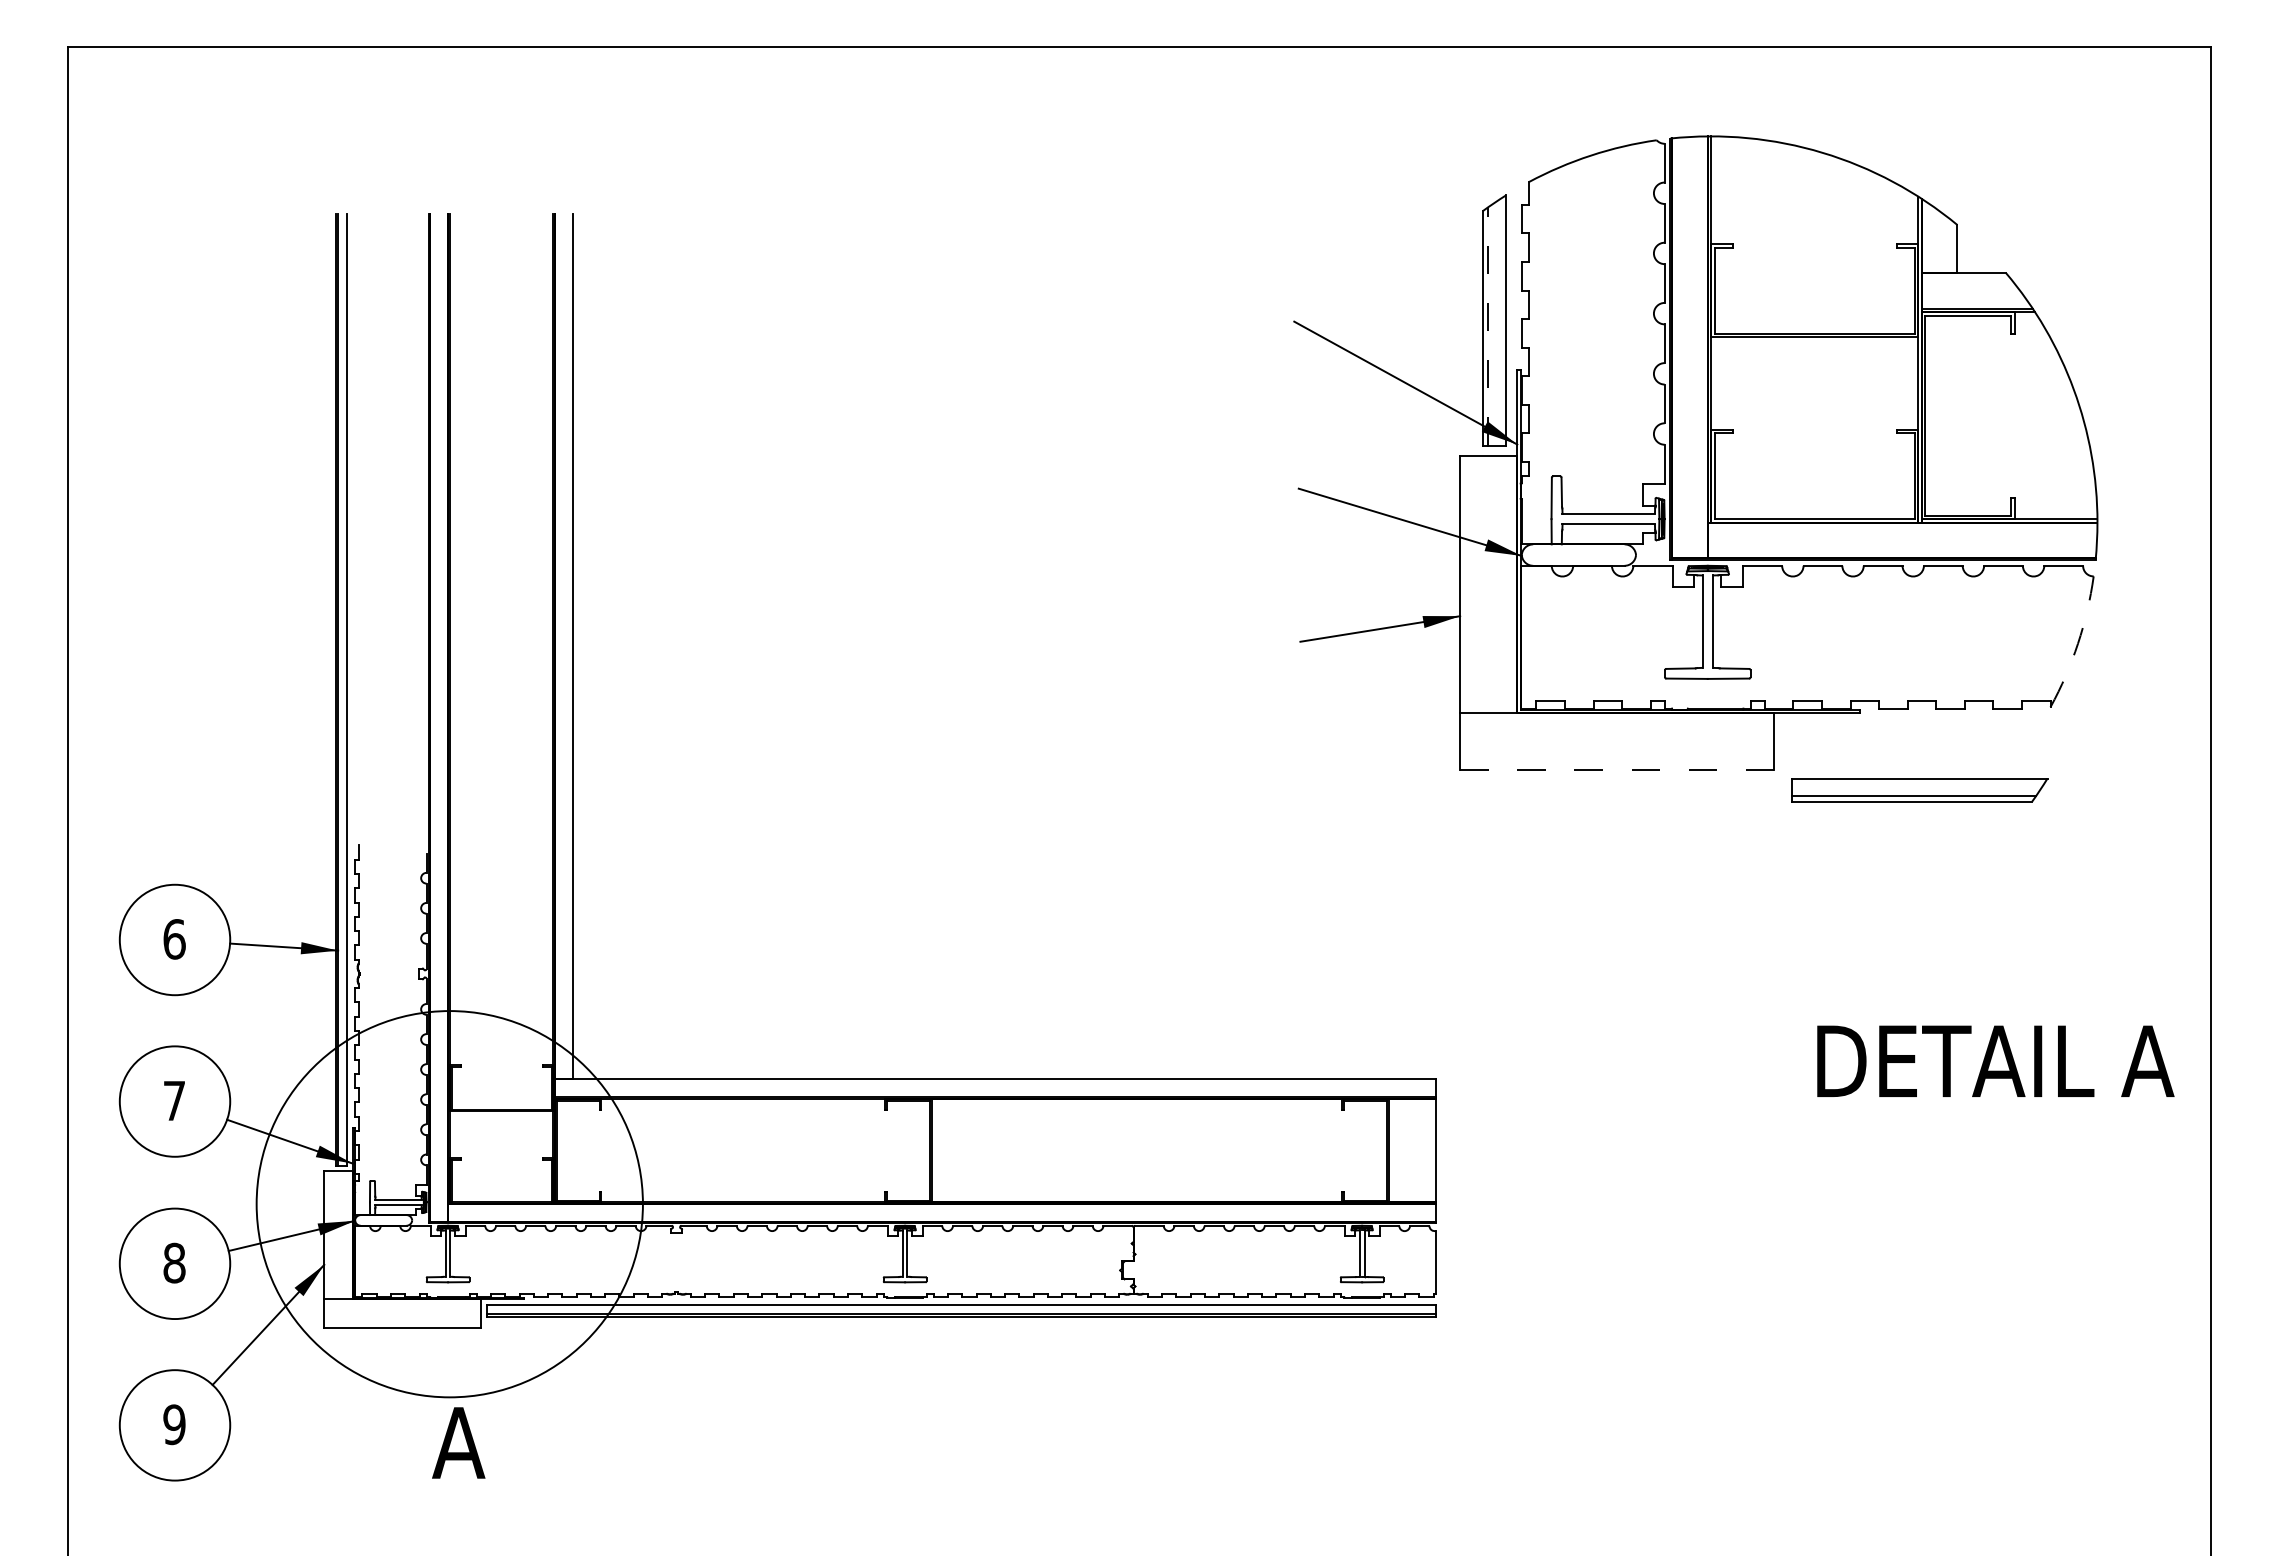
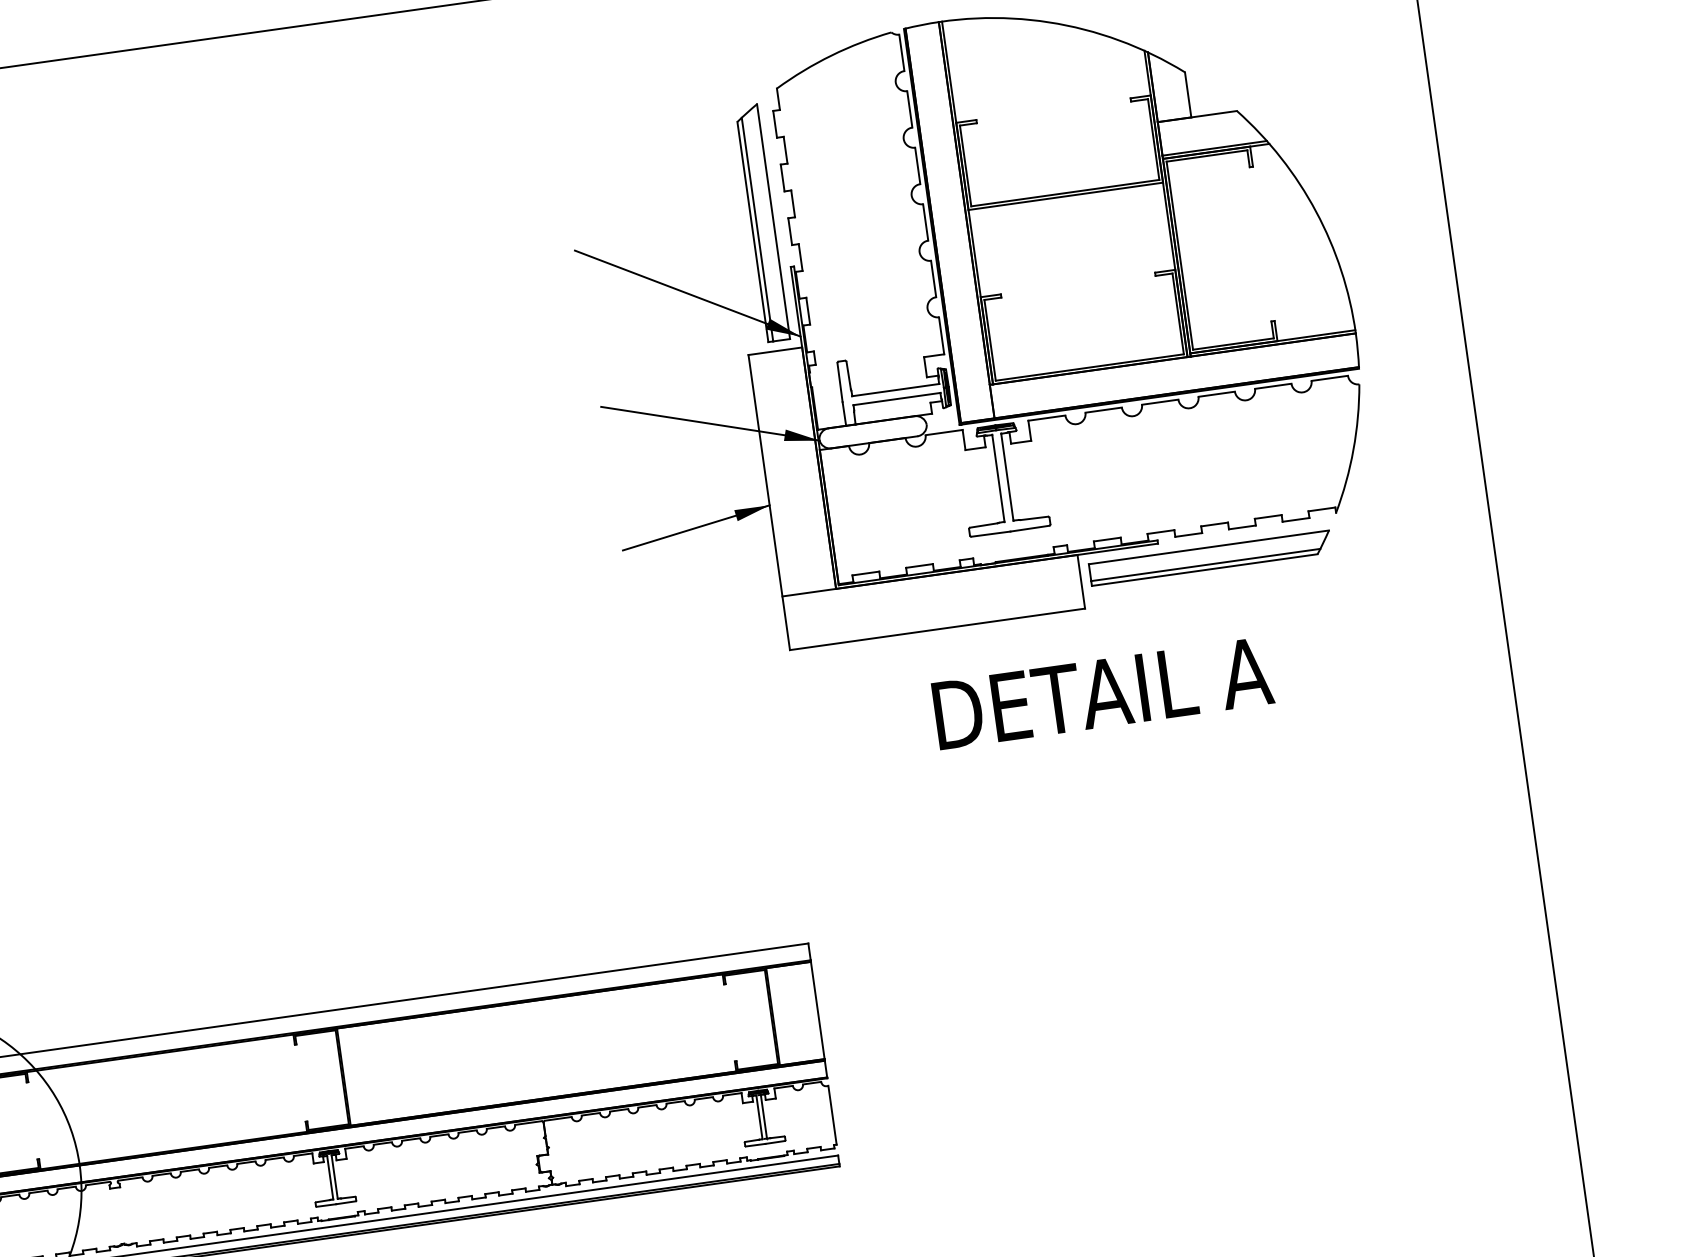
line: (1487, 326) -> (757, 229), dashed -> solid
arc: (2077, 643) -> (1353, 449), dashed -> solid
line: (1616, 770) -> (936, 629), dashed -> solid
part: (1919, 790) -> (1210, 558), moved
text: (1995, 1060) -> (1102, 692), moved

